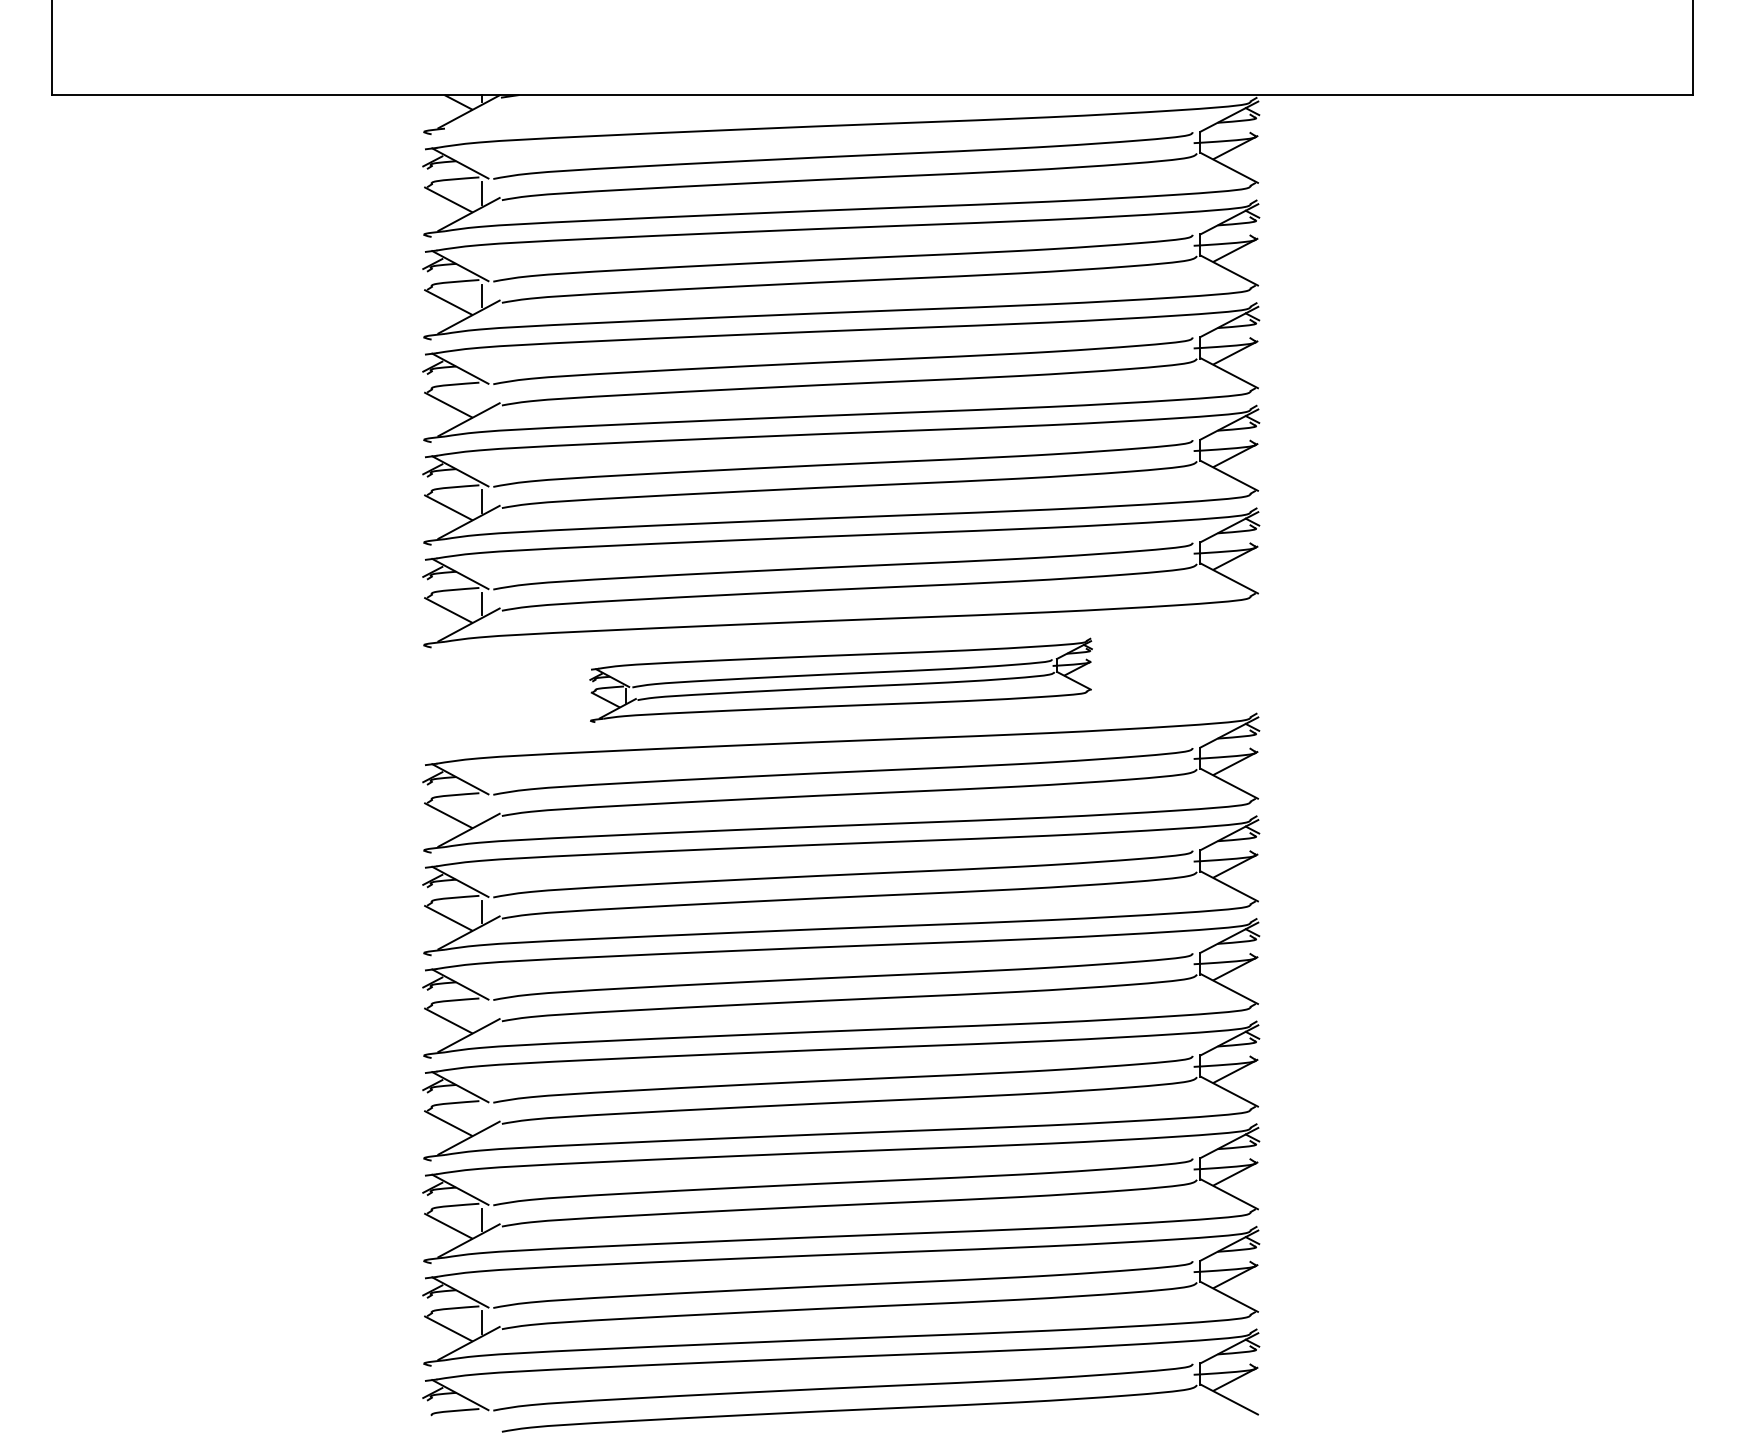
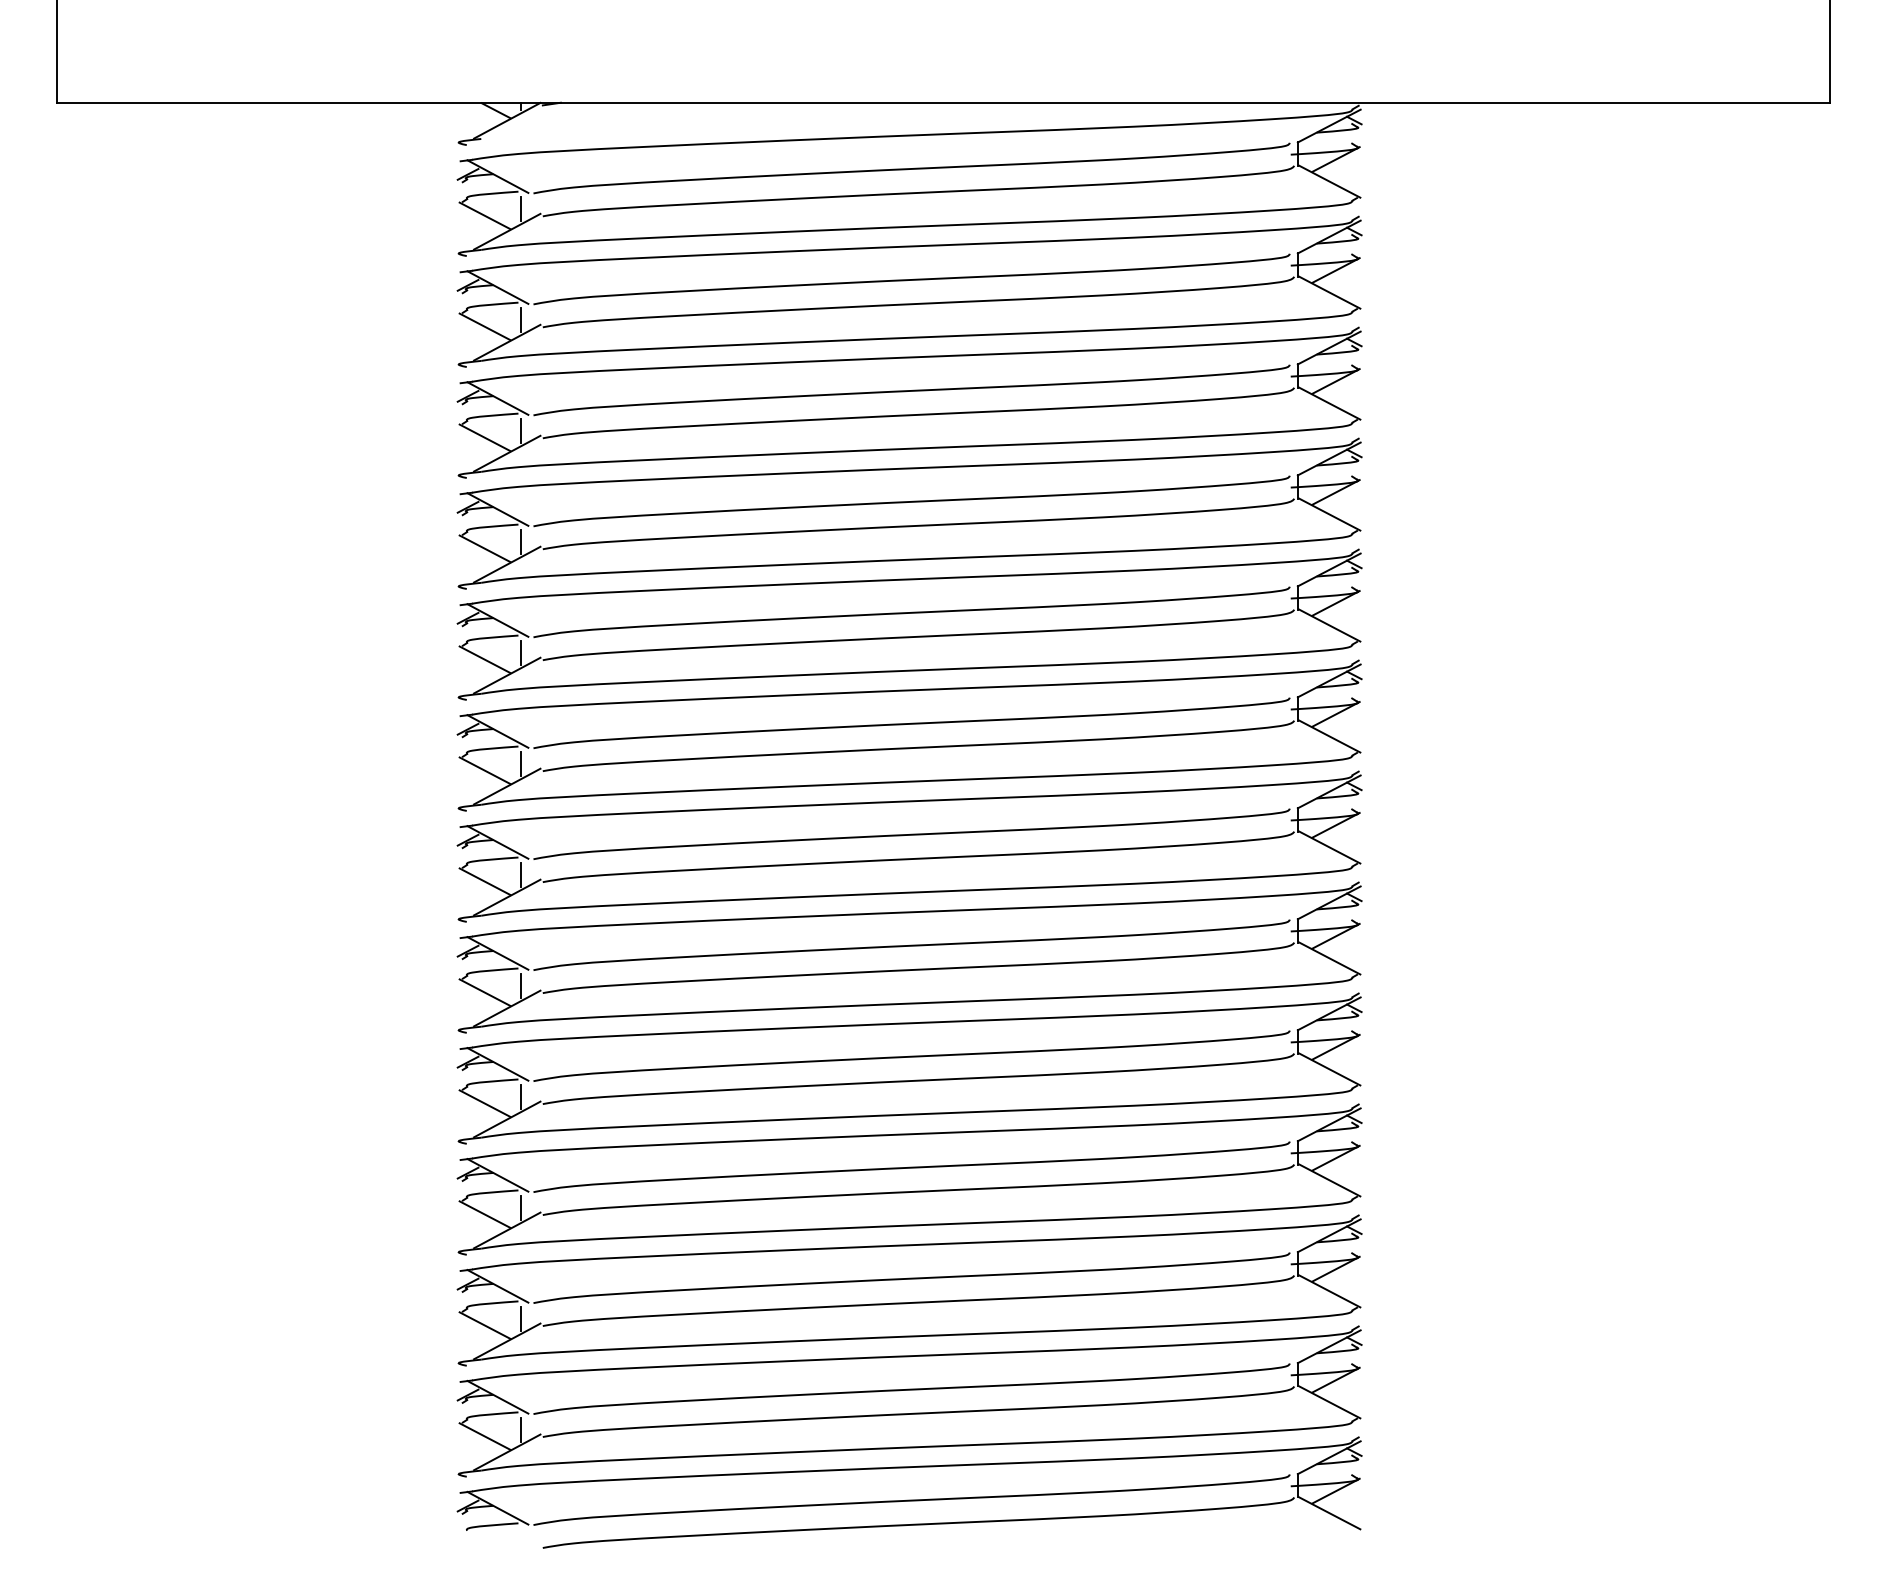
line: (482, 398) -> (521, 430), added
part: (841, 680) -> (909, 735), size x1.67
line: (482, 808) -> (521, 874), added
line: (482, 1014) -> (521, 1096), added
line: (482, 1116) -> (521, 1207), added

